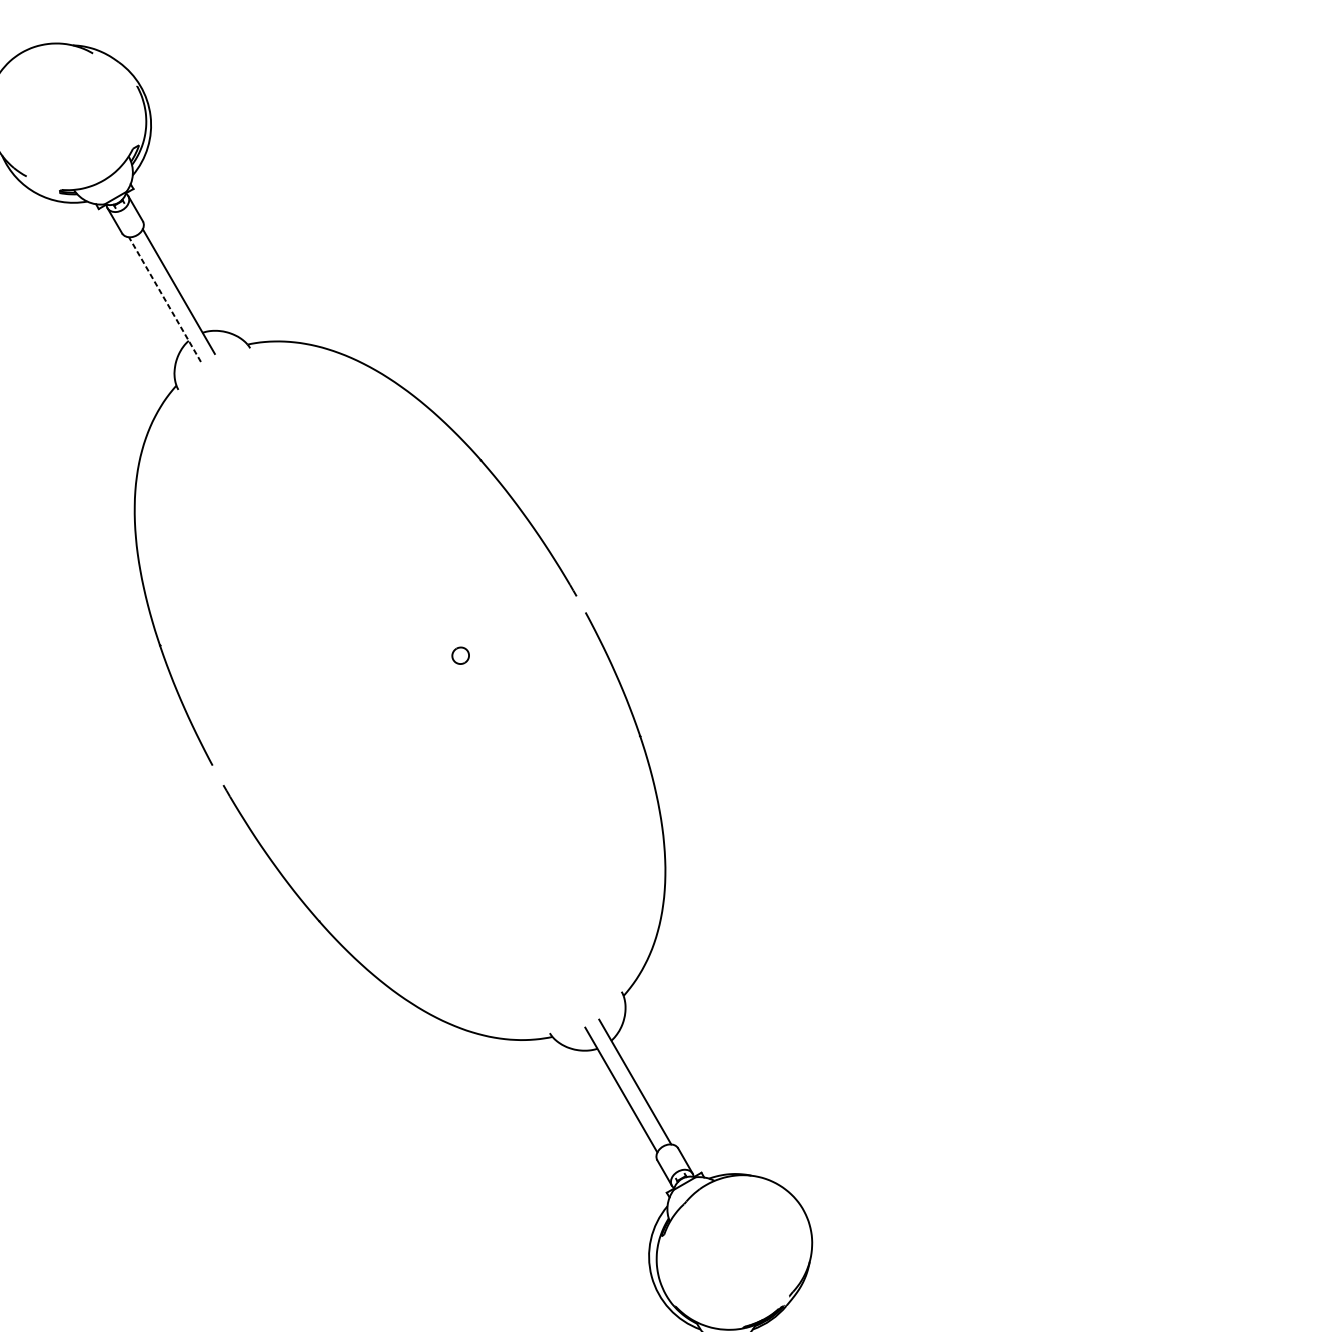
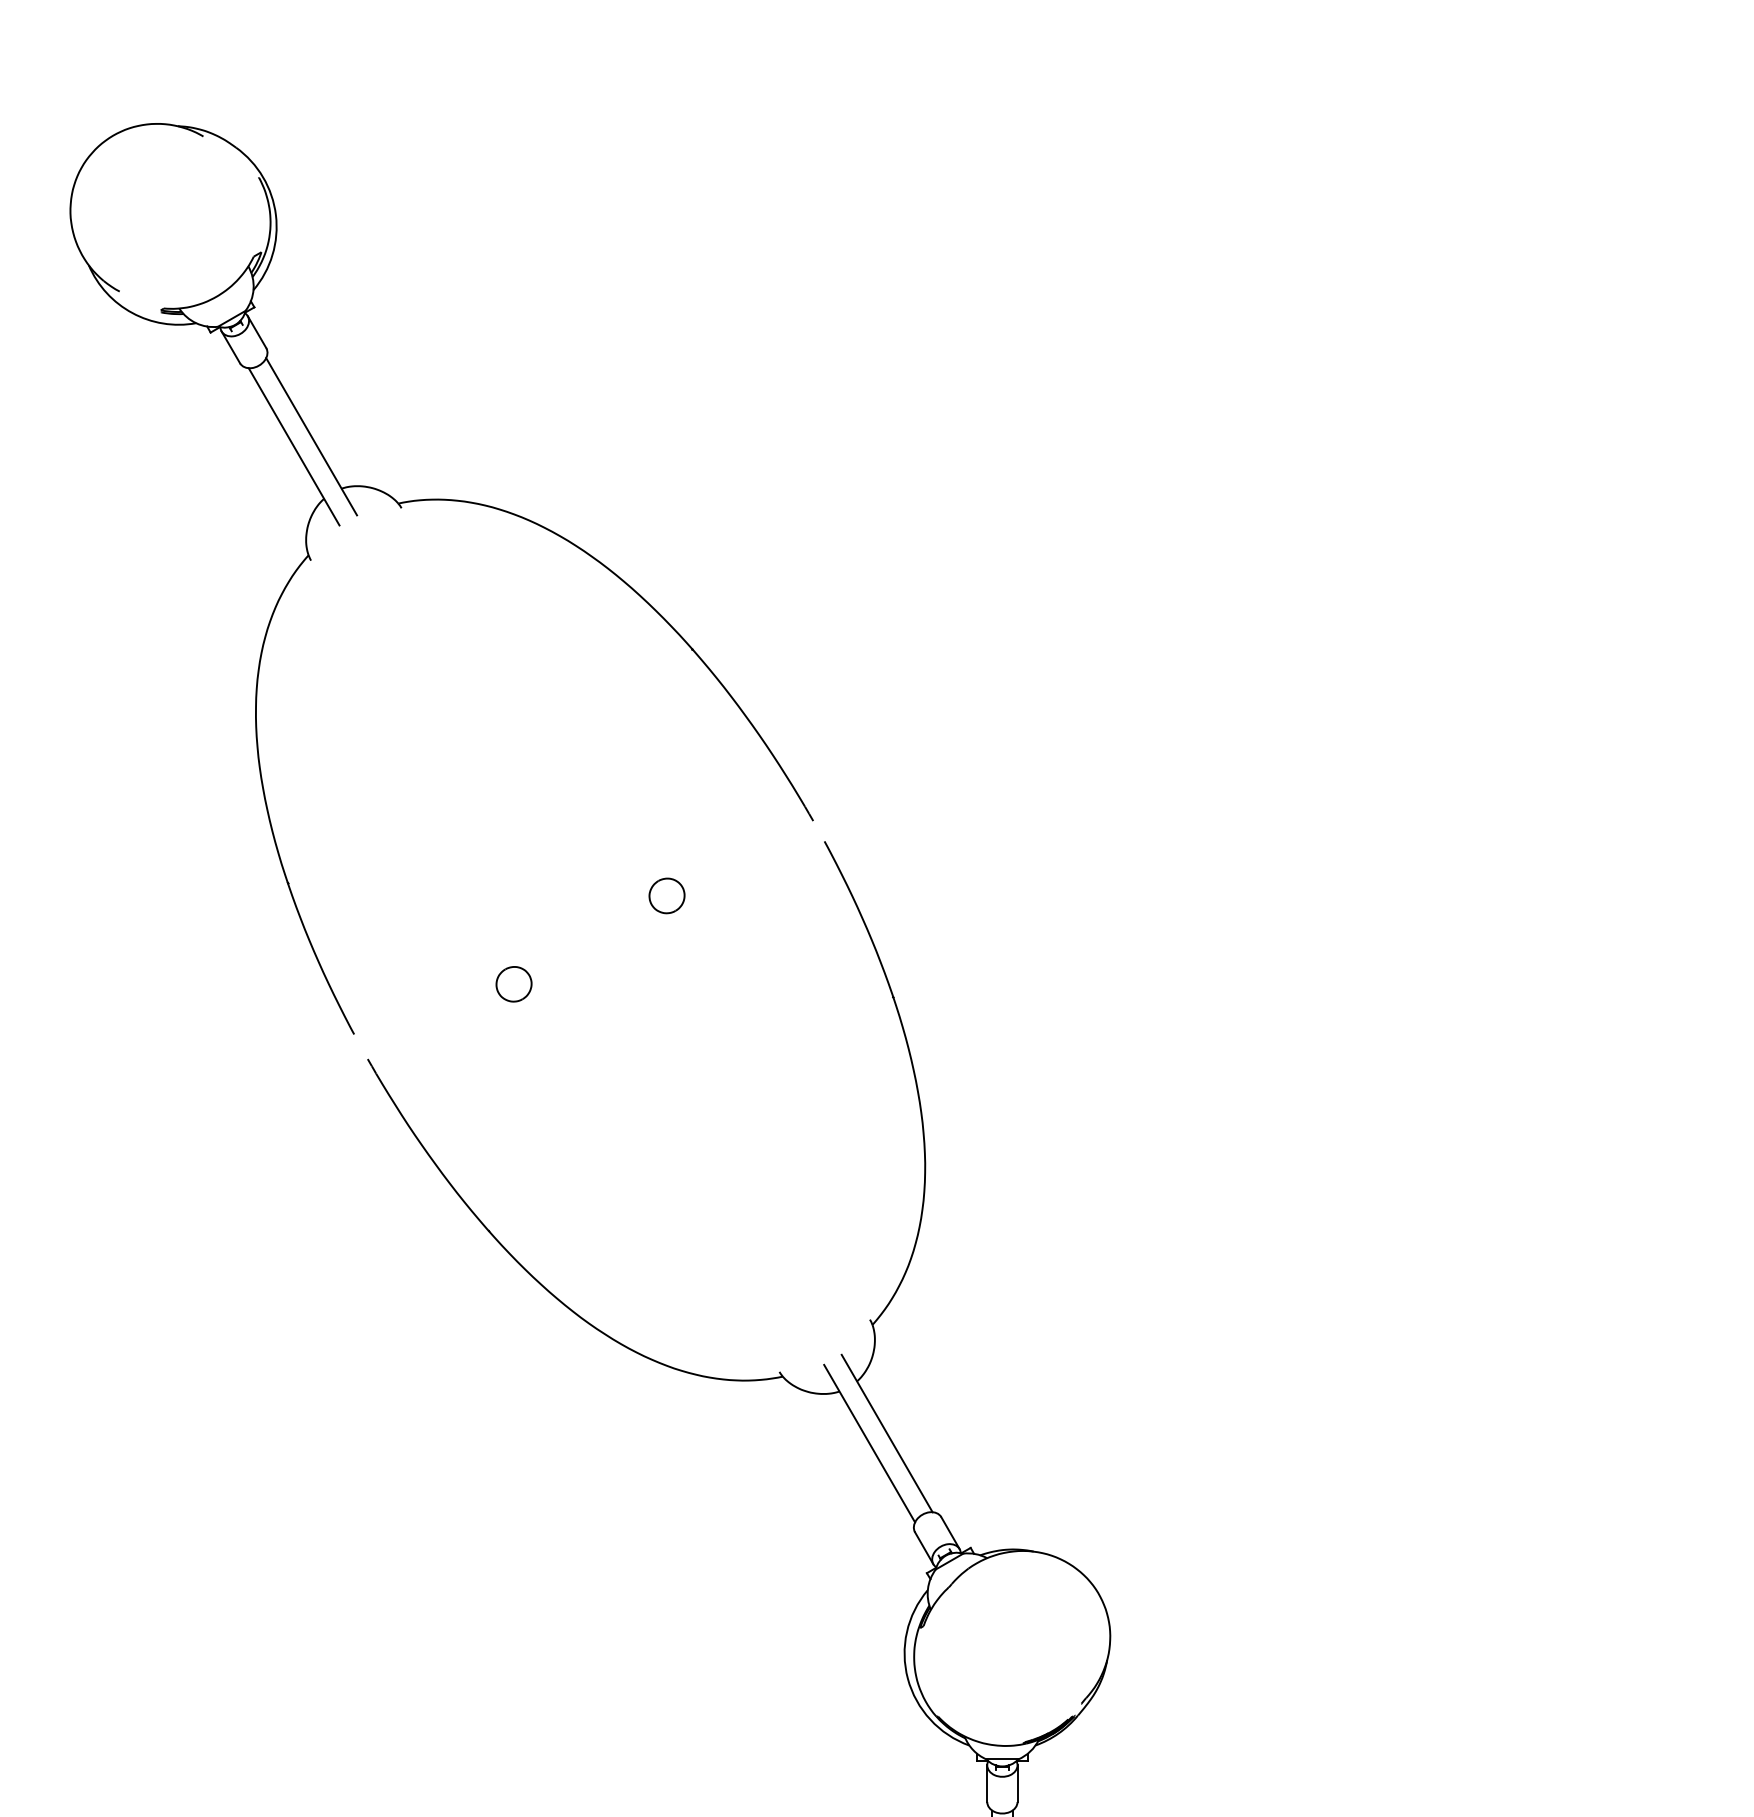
line: (165, 299) -> (294, 446), dashed -> solid
part: (460, 655) -> (666, 895), size x1.67
part: (338, 725) -> (513, 984), added

